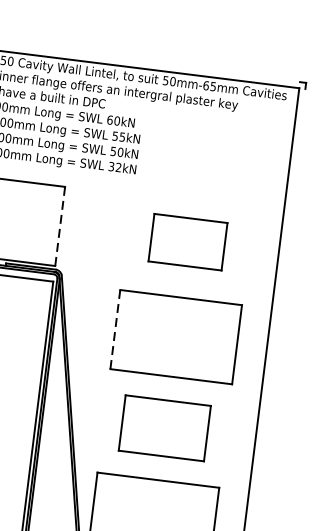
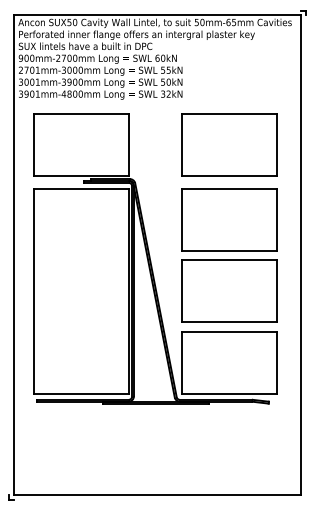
line: (60, 226) -> (129, 145), dashed -> solid
part: (188, 241) -> (229, 144), size x1.67
line: (114, 330) -> (181, 220), dashed -> solid
part: (164, 427) -> (229, 290), size x1.43

